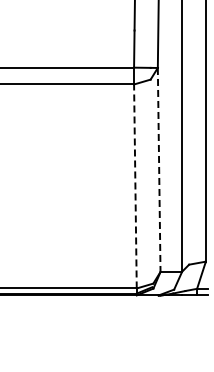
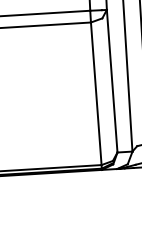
line: (159, 170) -> (112, 81), dashed -> solid
line: (135, 185) -> (96, 93), dashed -> solid

